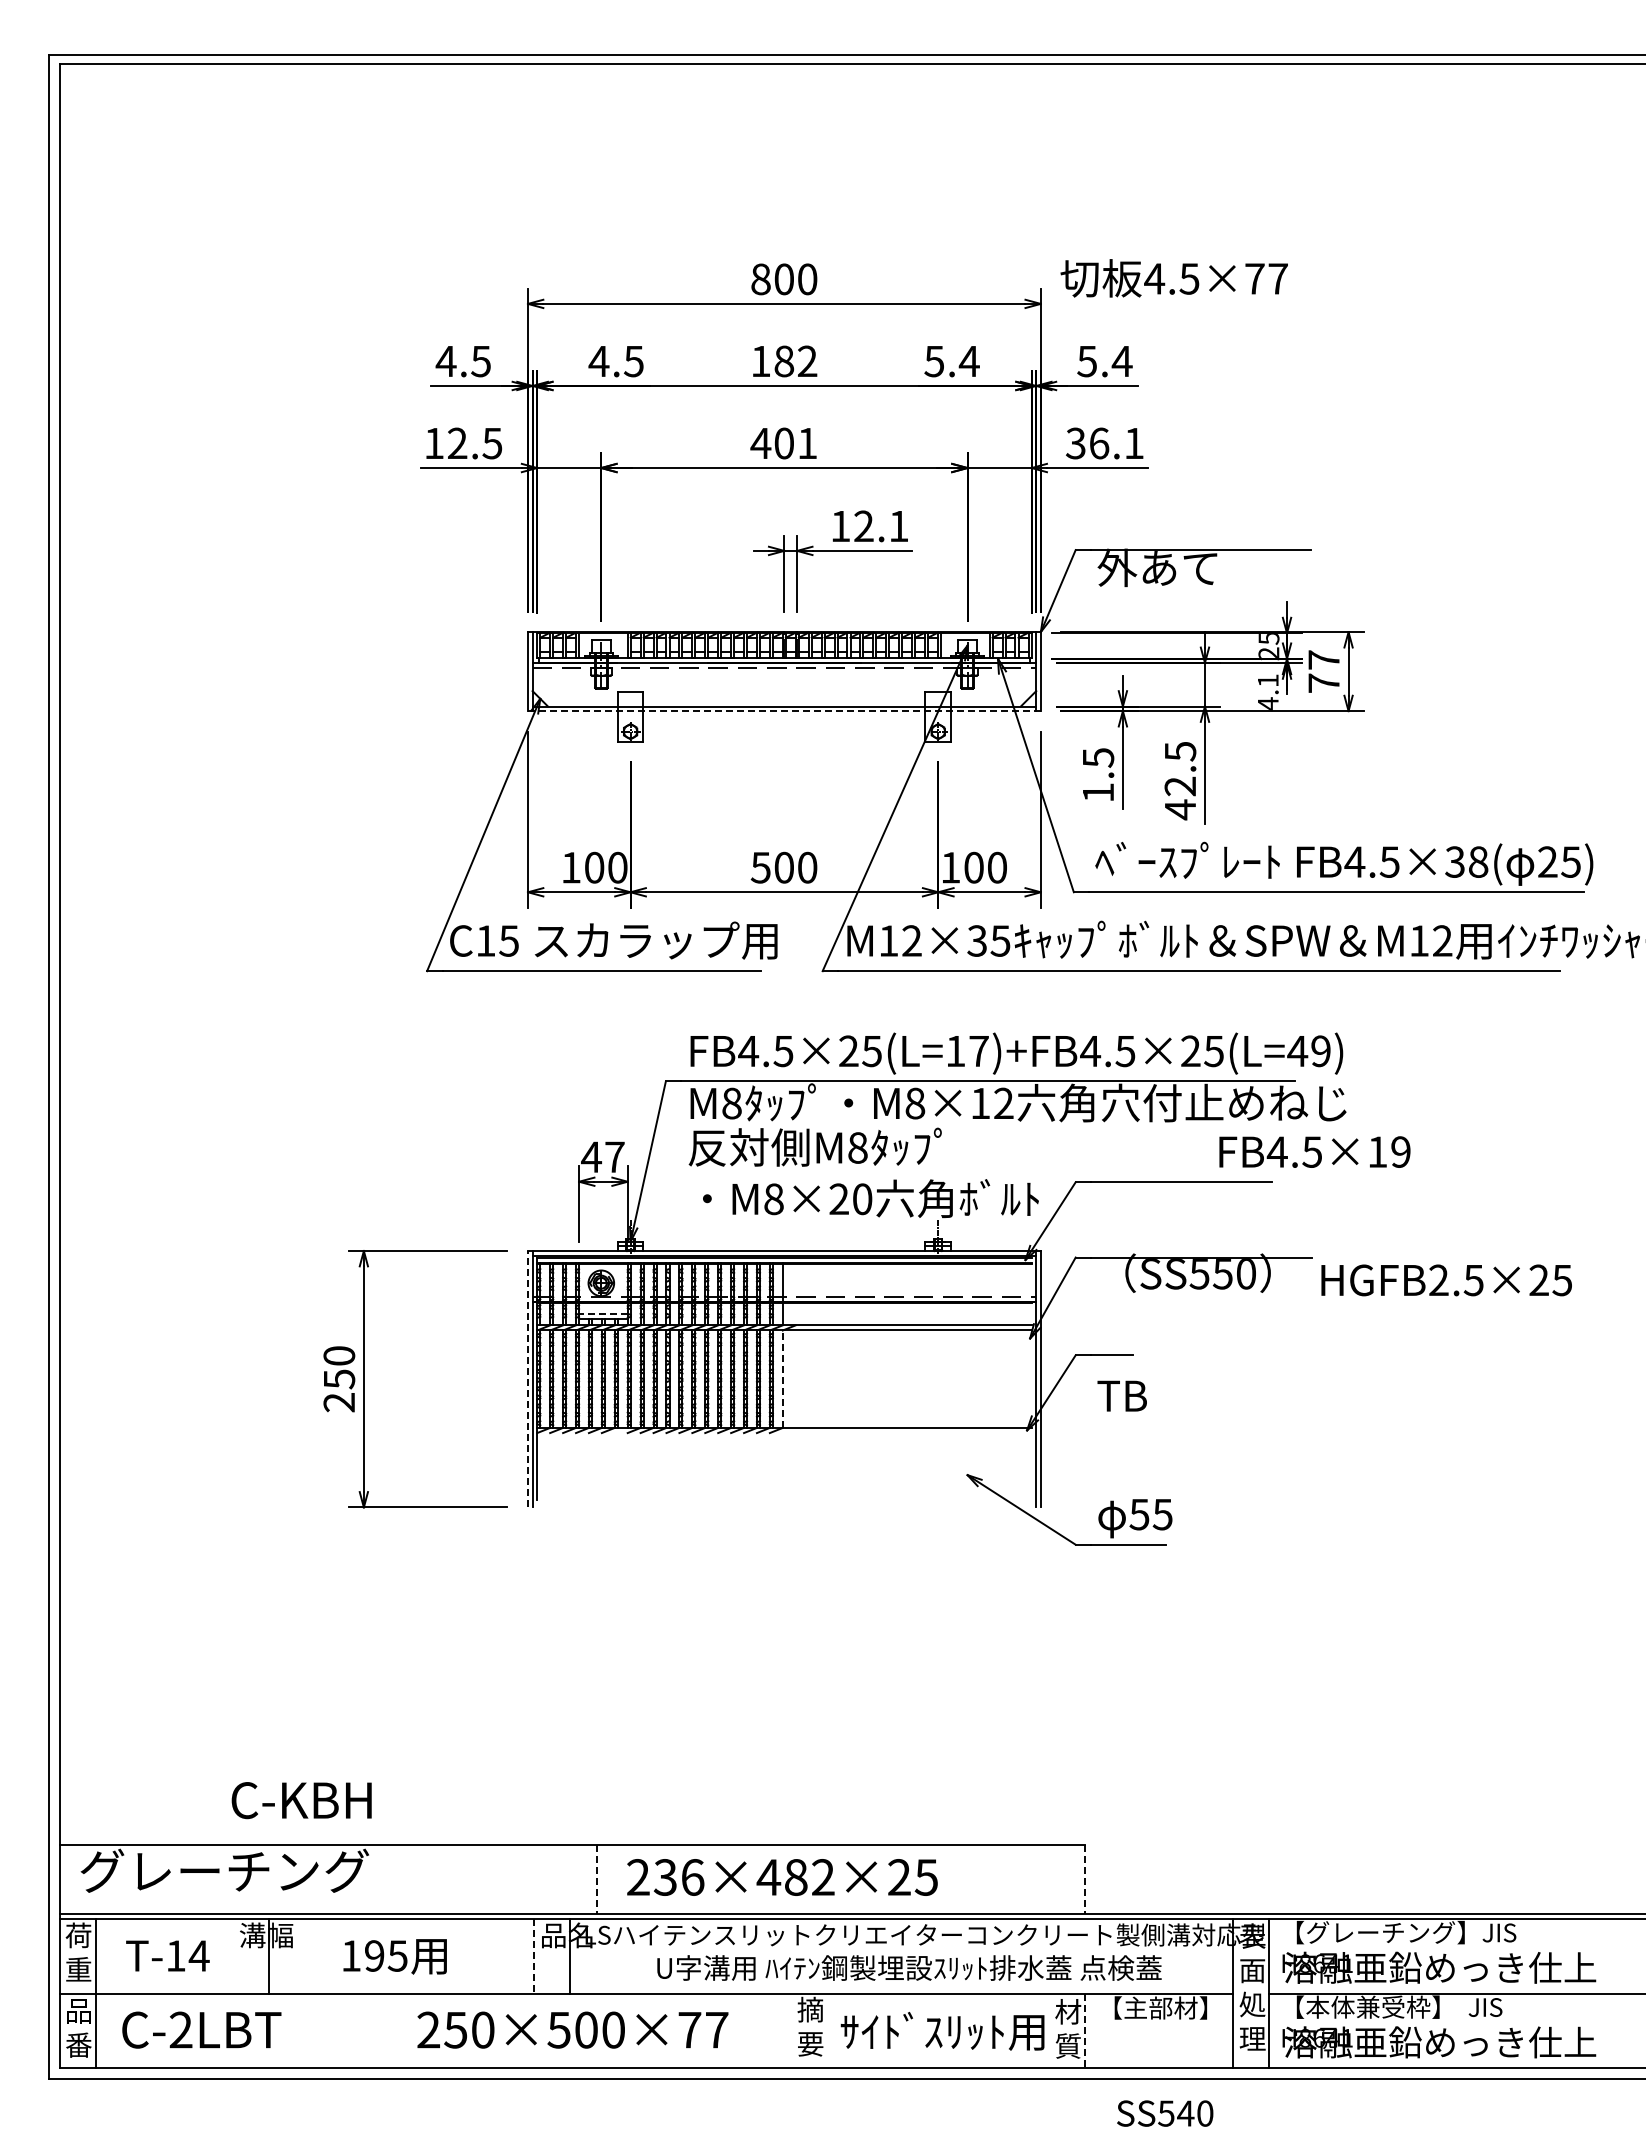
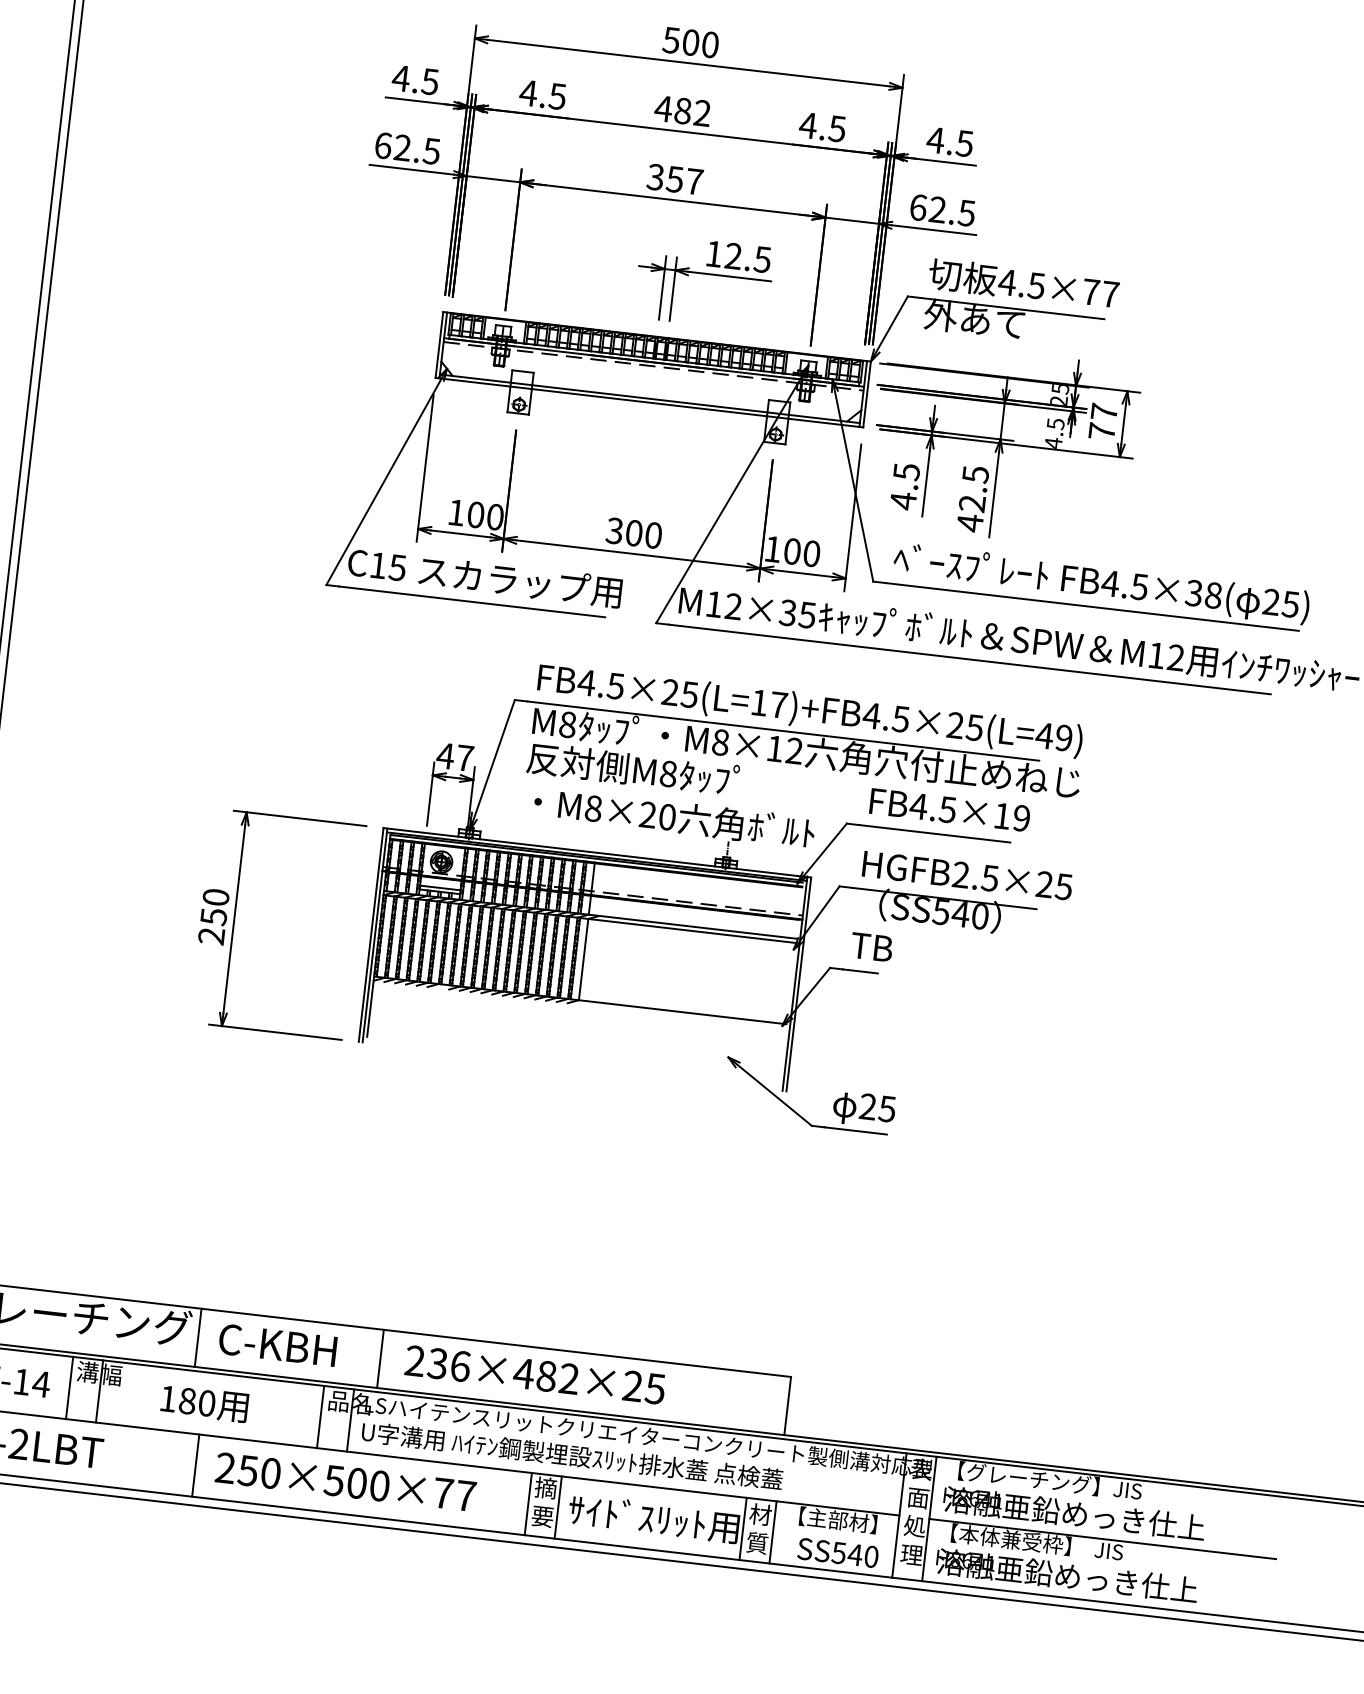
text: (1173, 278) -> (1023, 283), moved
text: (760, 279) -> (671, 40), 800 -> 500
text: (760, 361) -> (663, 108), 182 -> 482
text: (951, 361) -> (822, 127), 5.4 -> 4.5
text: (1104, 361) -> (950, 142), 5.4 -> 4.5
text: (434, 443) -> (383, 145), 12.5 -> 62.5
text: (783, 443) -> (674, 179), 401 -> 357
text: (1104, 443) -> (942, 210), 36.1 -> 62.5
text: (898, 526) -> (762, 259), 12.1 -> 12.5
text: (1268, 680) -> (1056, 423), 4.1 -> 4.5
line: (783, 711) -> (648, 402), dashed -> solid
text: (1098, 792) -> (903, 500), 1.5 -> 4.5
text: (760, 866) -> (614, 529), 500 -> 300
text: (1314, 1151) -> (949, 809), moved
text: (1222, 1274) -> (960, 914), SS550 -> SS540
text: (1446, 1280) -> (967, 875), moved
line: (602, 1314) -> (439, 888), dashed -> solid
line: (528, 1378) -> (371, 934), dashed -> solid
line: (782, 1379) -> (583, 959), dashed -> solid
text: (1121, 1395) -> (871, 946), moved
text: (1139, 1514) -> (868, 1106), 55 -> 25
text: (301, 1800) -> (277, 1345), moved
line: (378, 1879) -> (198, 1337), added
line: (597, 1879) -> (380, 1358), dashed -> solid
line: (1085, 1879) -> (787, 1405), dashed -> solid
text: (386, 1955) -> (197, 1401), 195 -> 180
line: (233, 1956) -> (69, 1387), added
line: (534, 1957) -> (320, 1417), dashed -> solid
text: (909, 1967) -> (572, 1455), moved
line: (393, 2030) -> (196, 1465), added
line: (791, 2030) -> (528, 1503), added
line: (827, 2030) -> (558, 1506), added
line: (1049, 2030) -> (743, 1528), added
line: (1085, 2031) -> (773, 1532), dashed -> solid
text: (1165, 2113) -> (838, 1552), moved

